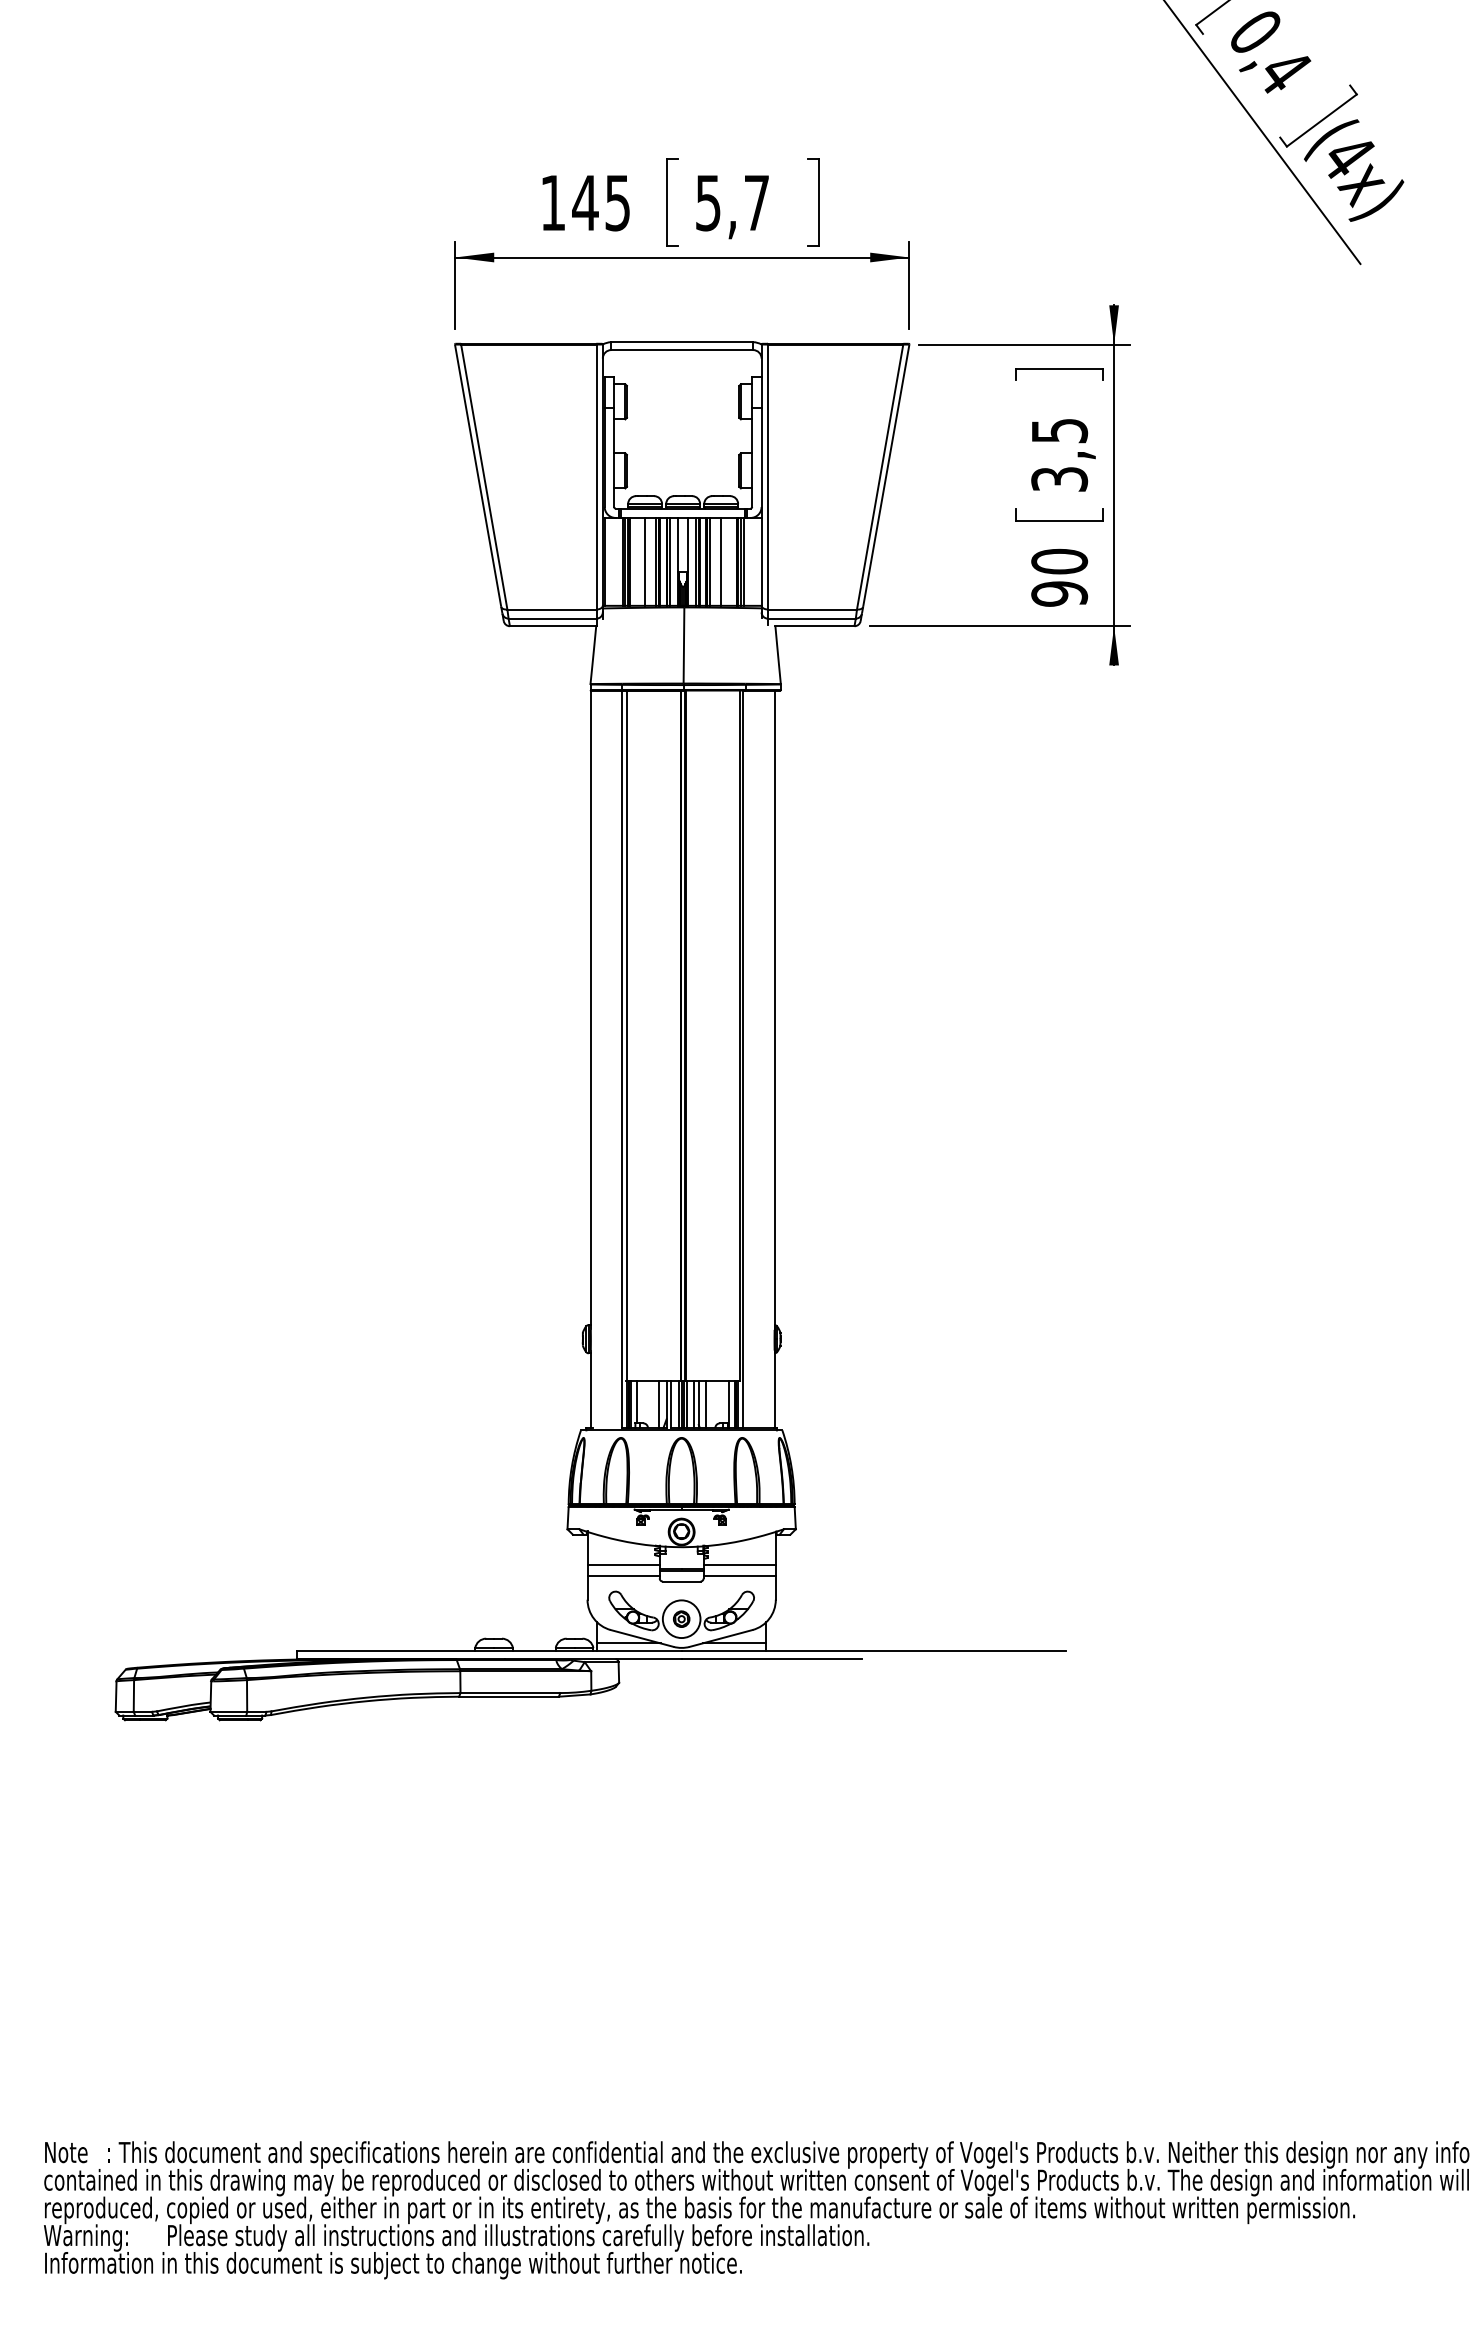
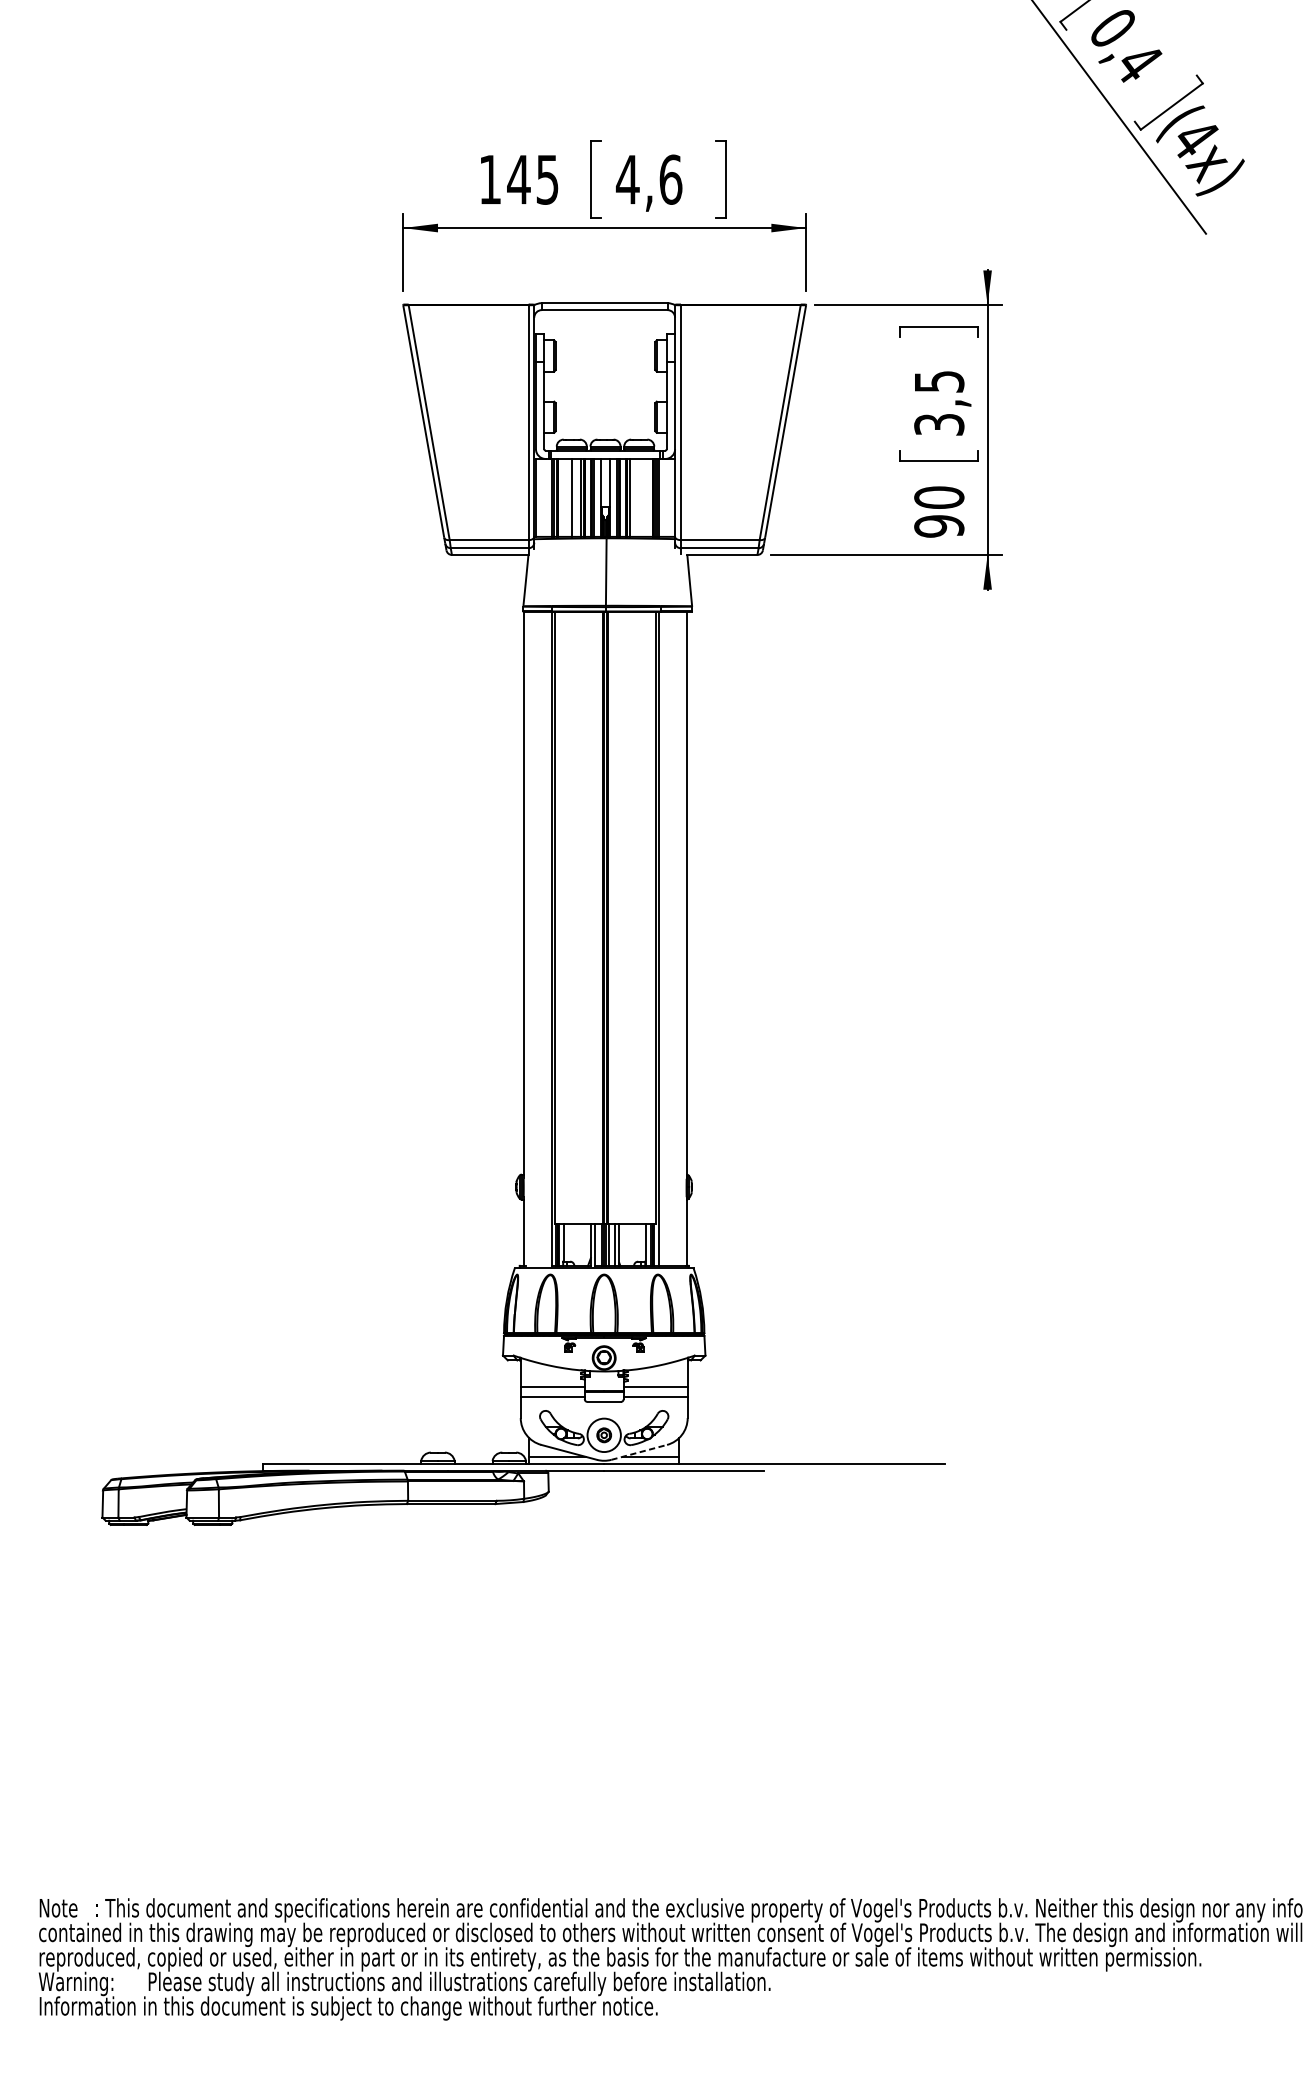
text: (731, 202) -> (648, 179), 5,7 -> 4,6
line: (721, 561) -> (639, 497), removed
line: (659, 1404) -> (584, 1244), removed
line: (706, 1404) -> (626, 1244), removed
line: (721, 1638) -> (639, 1452), solid -> dashed

